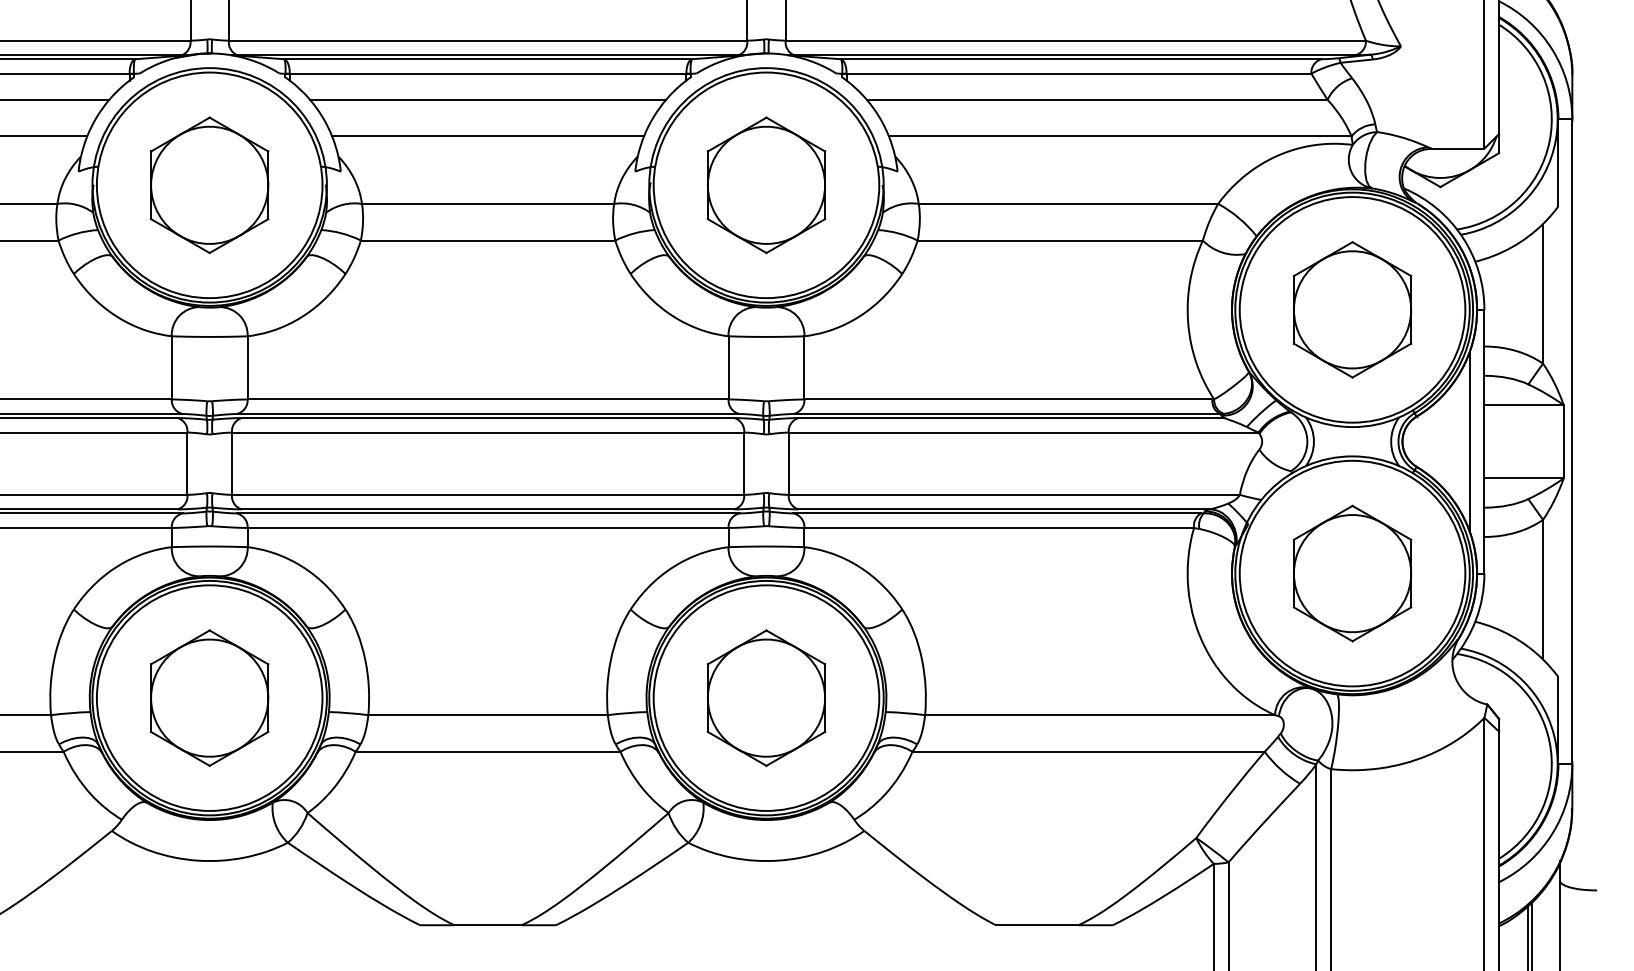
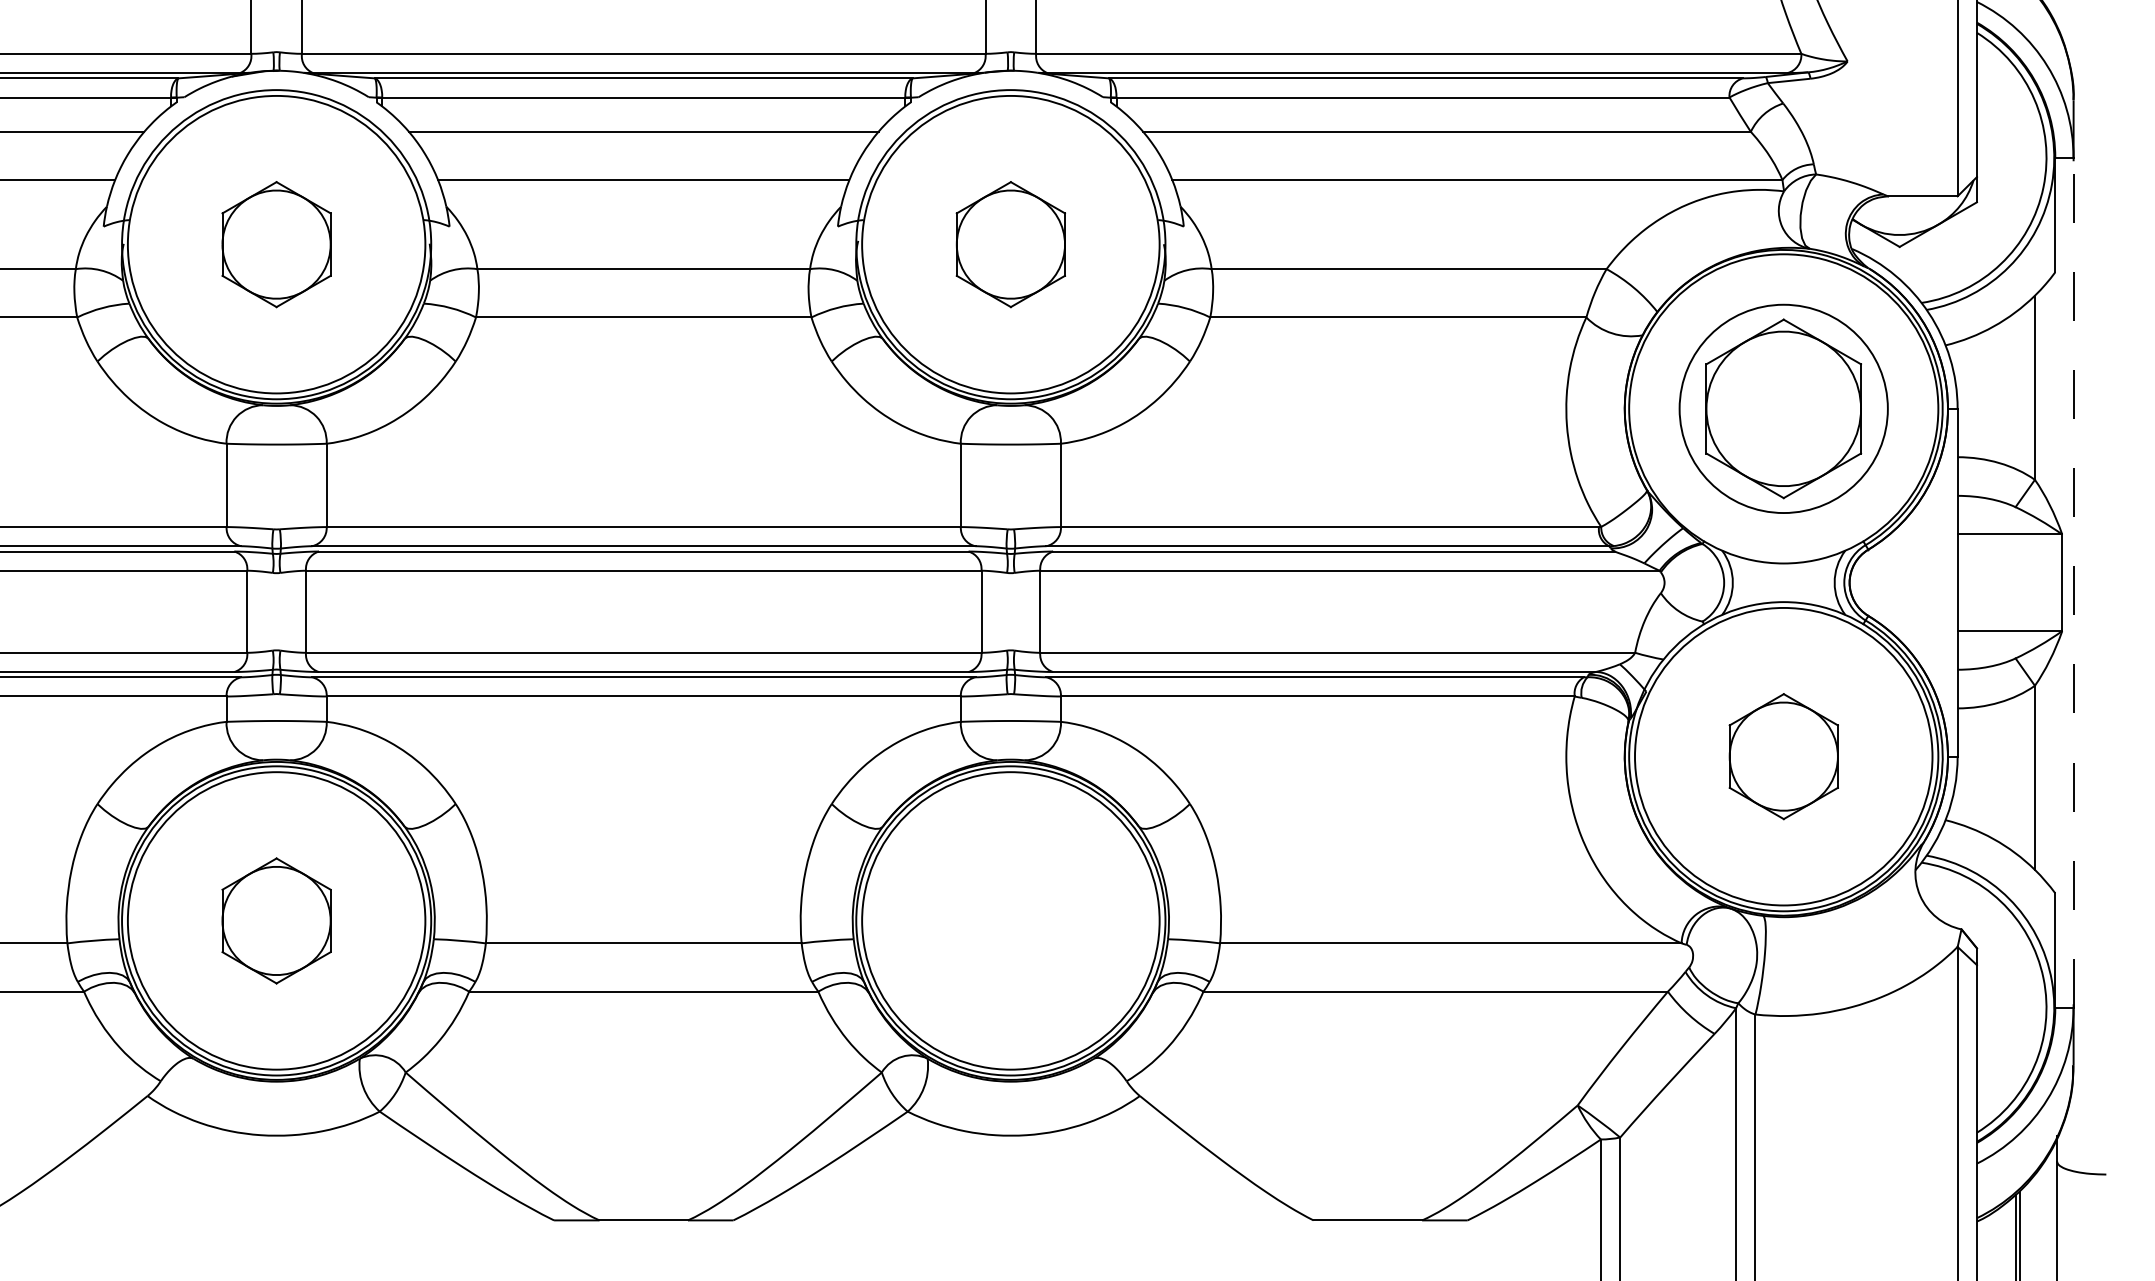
part: (209, 185) -> (276, 244), size x0.7
part: (766, 185) -> (1010, 244), size x0.7
circle: (1352, 309) -> (1783, 408), size x0.7
line: (1469, 441) -> (1938, 582), removed
line: (1572, 441) -> (2073, 582), solid -> dashed
part: (1352, 573) -> (1783, 756), size x0.7
part: (209, 697) -> (276, 920), size x0.7
part: (766, 697) -> (1010, 920), removed

